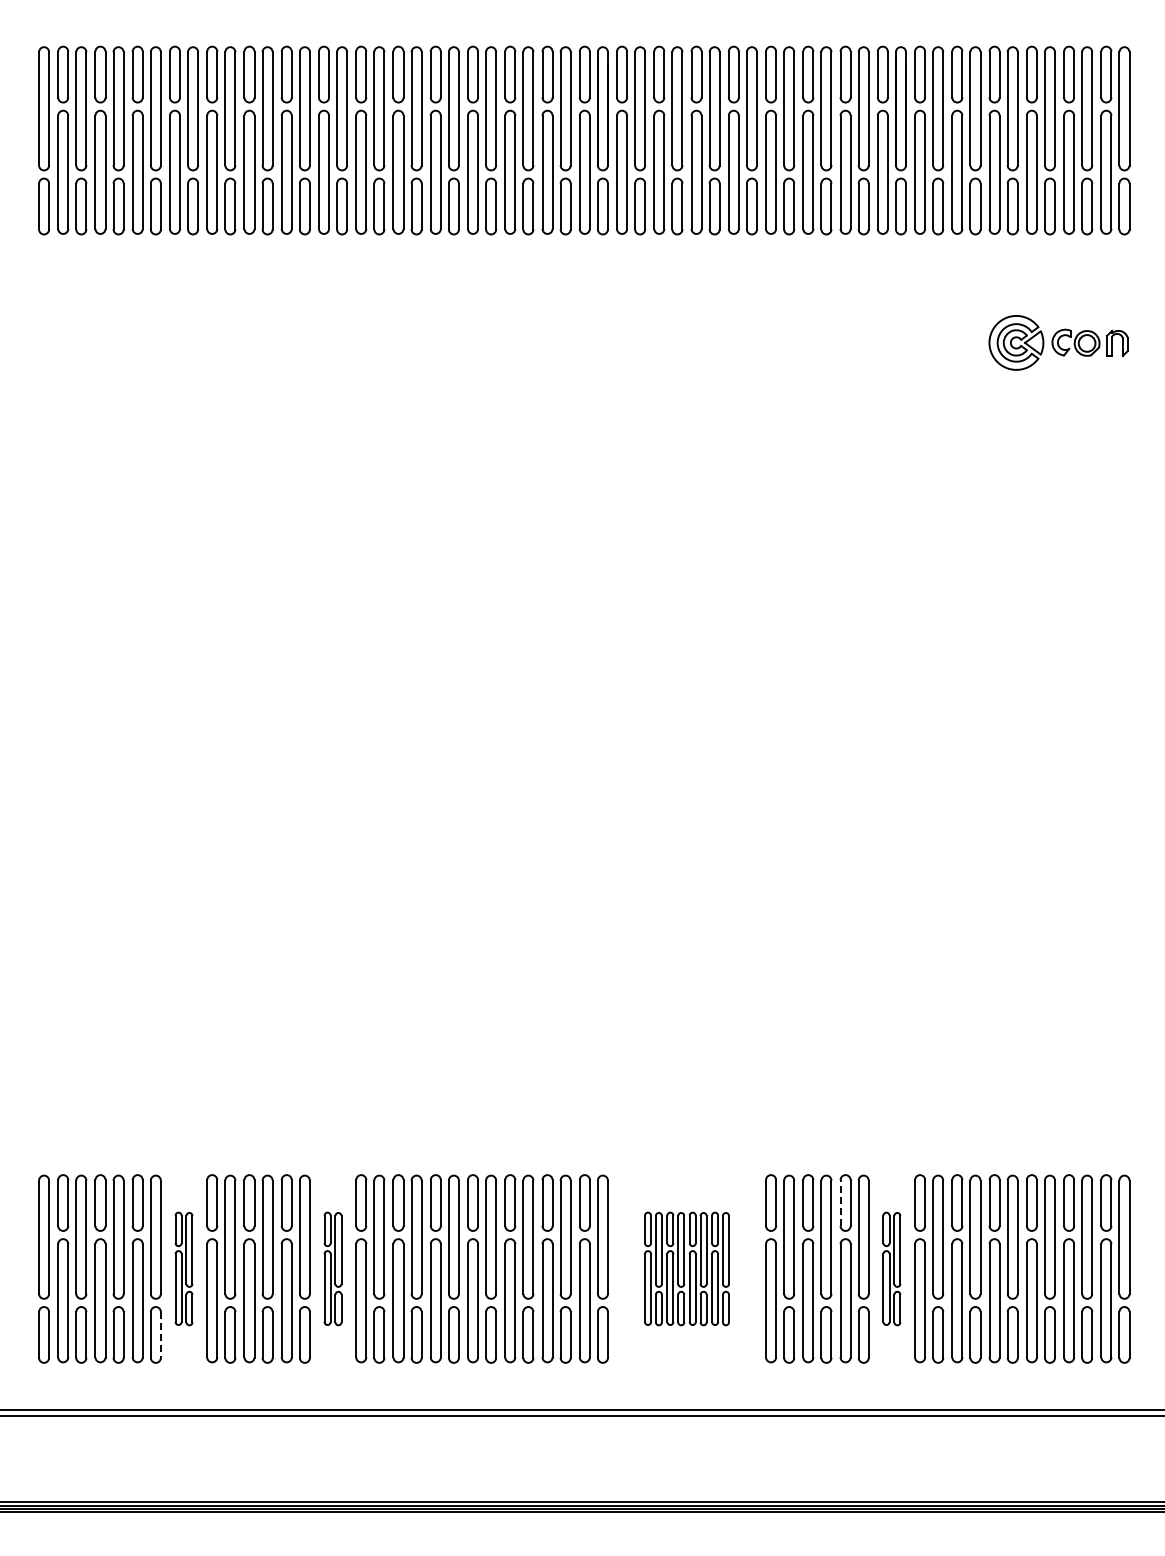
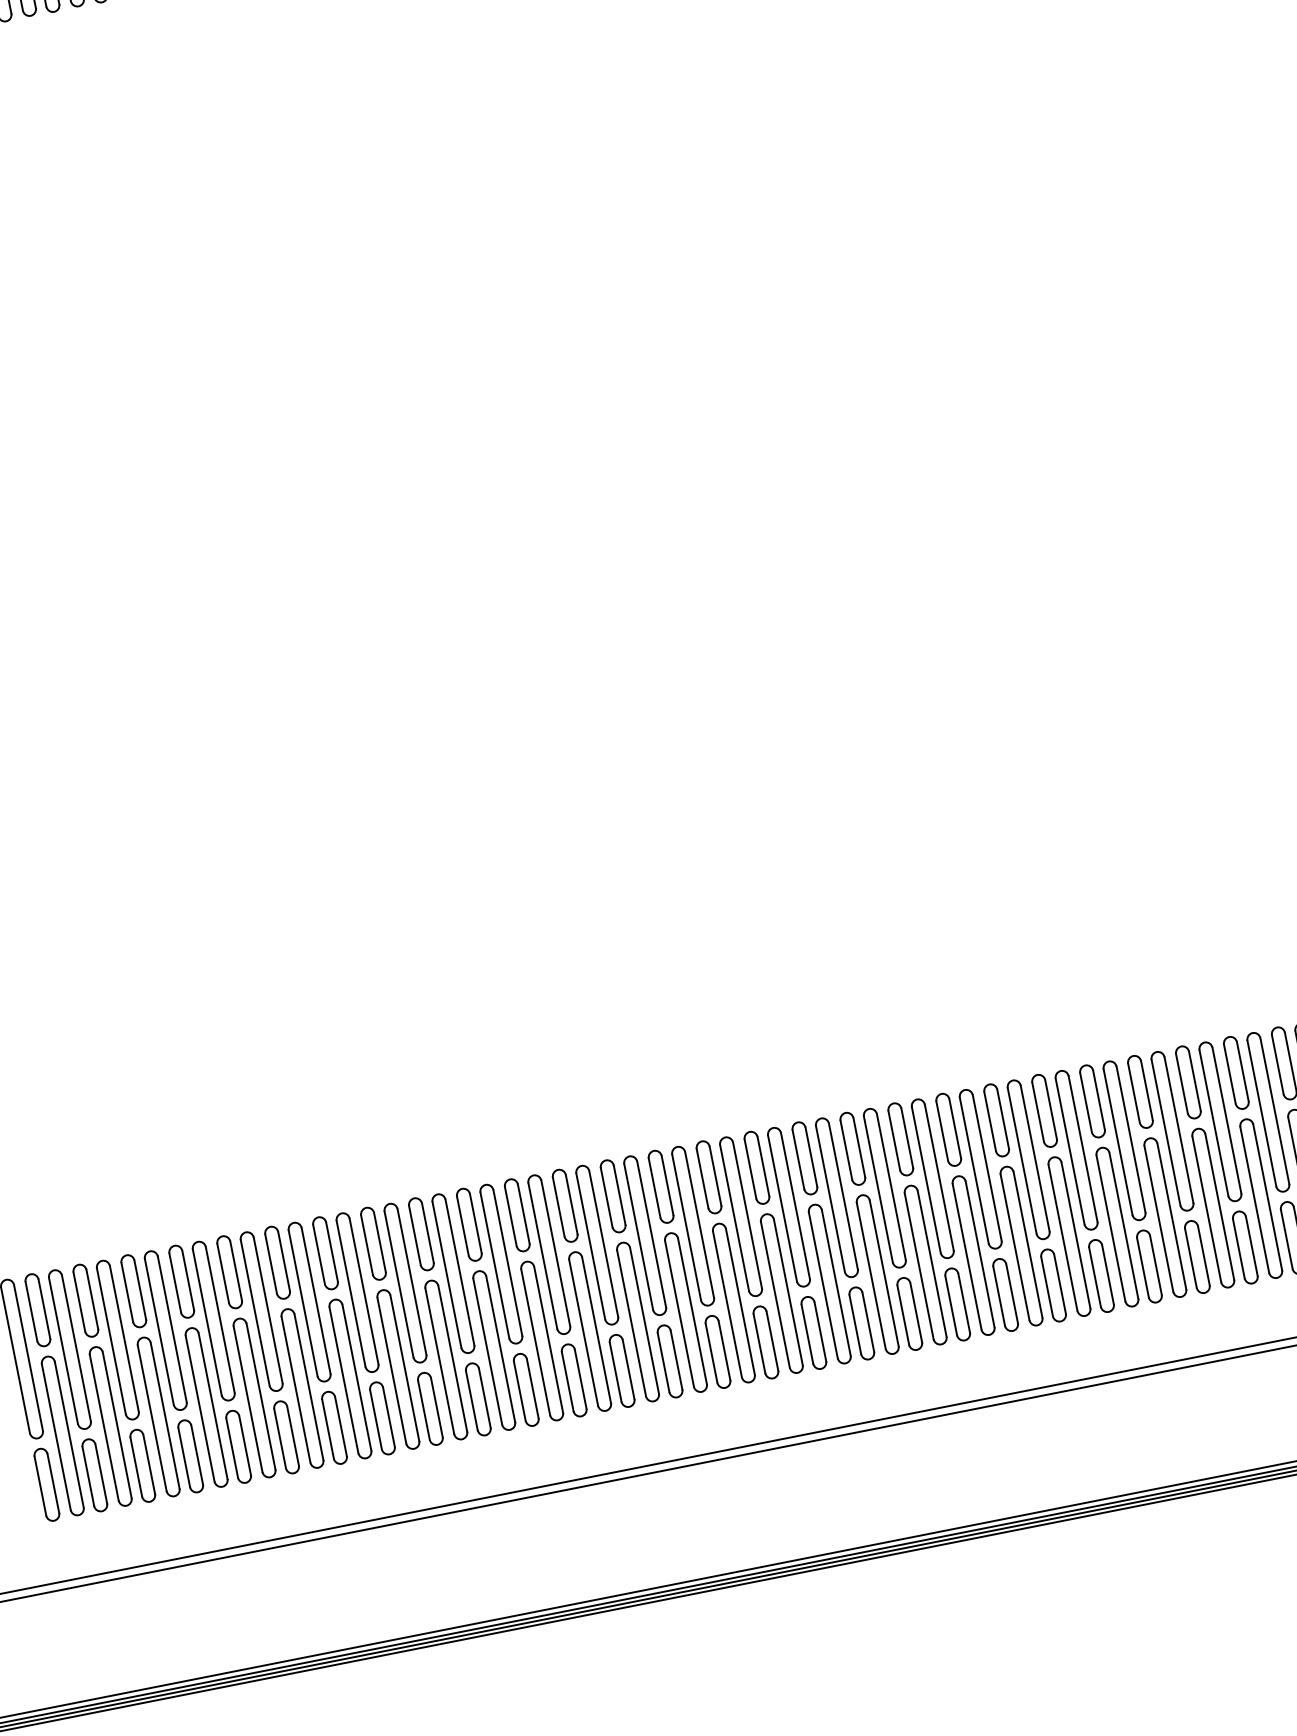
line: (840, 1203) -> (1038, 1112), dashed -> solid
part: (183, 1268) -> (209, 1363), size x1.67
part: (332, 1268) -> (401, 1325), size x1.67
part: (686, 1268) -> (856, 1235), size x1.67
part: (891, 1268) -> (1120, 1183), size x1.67
line: (160, 1335) -> (196, 1455), dashed -> solid

